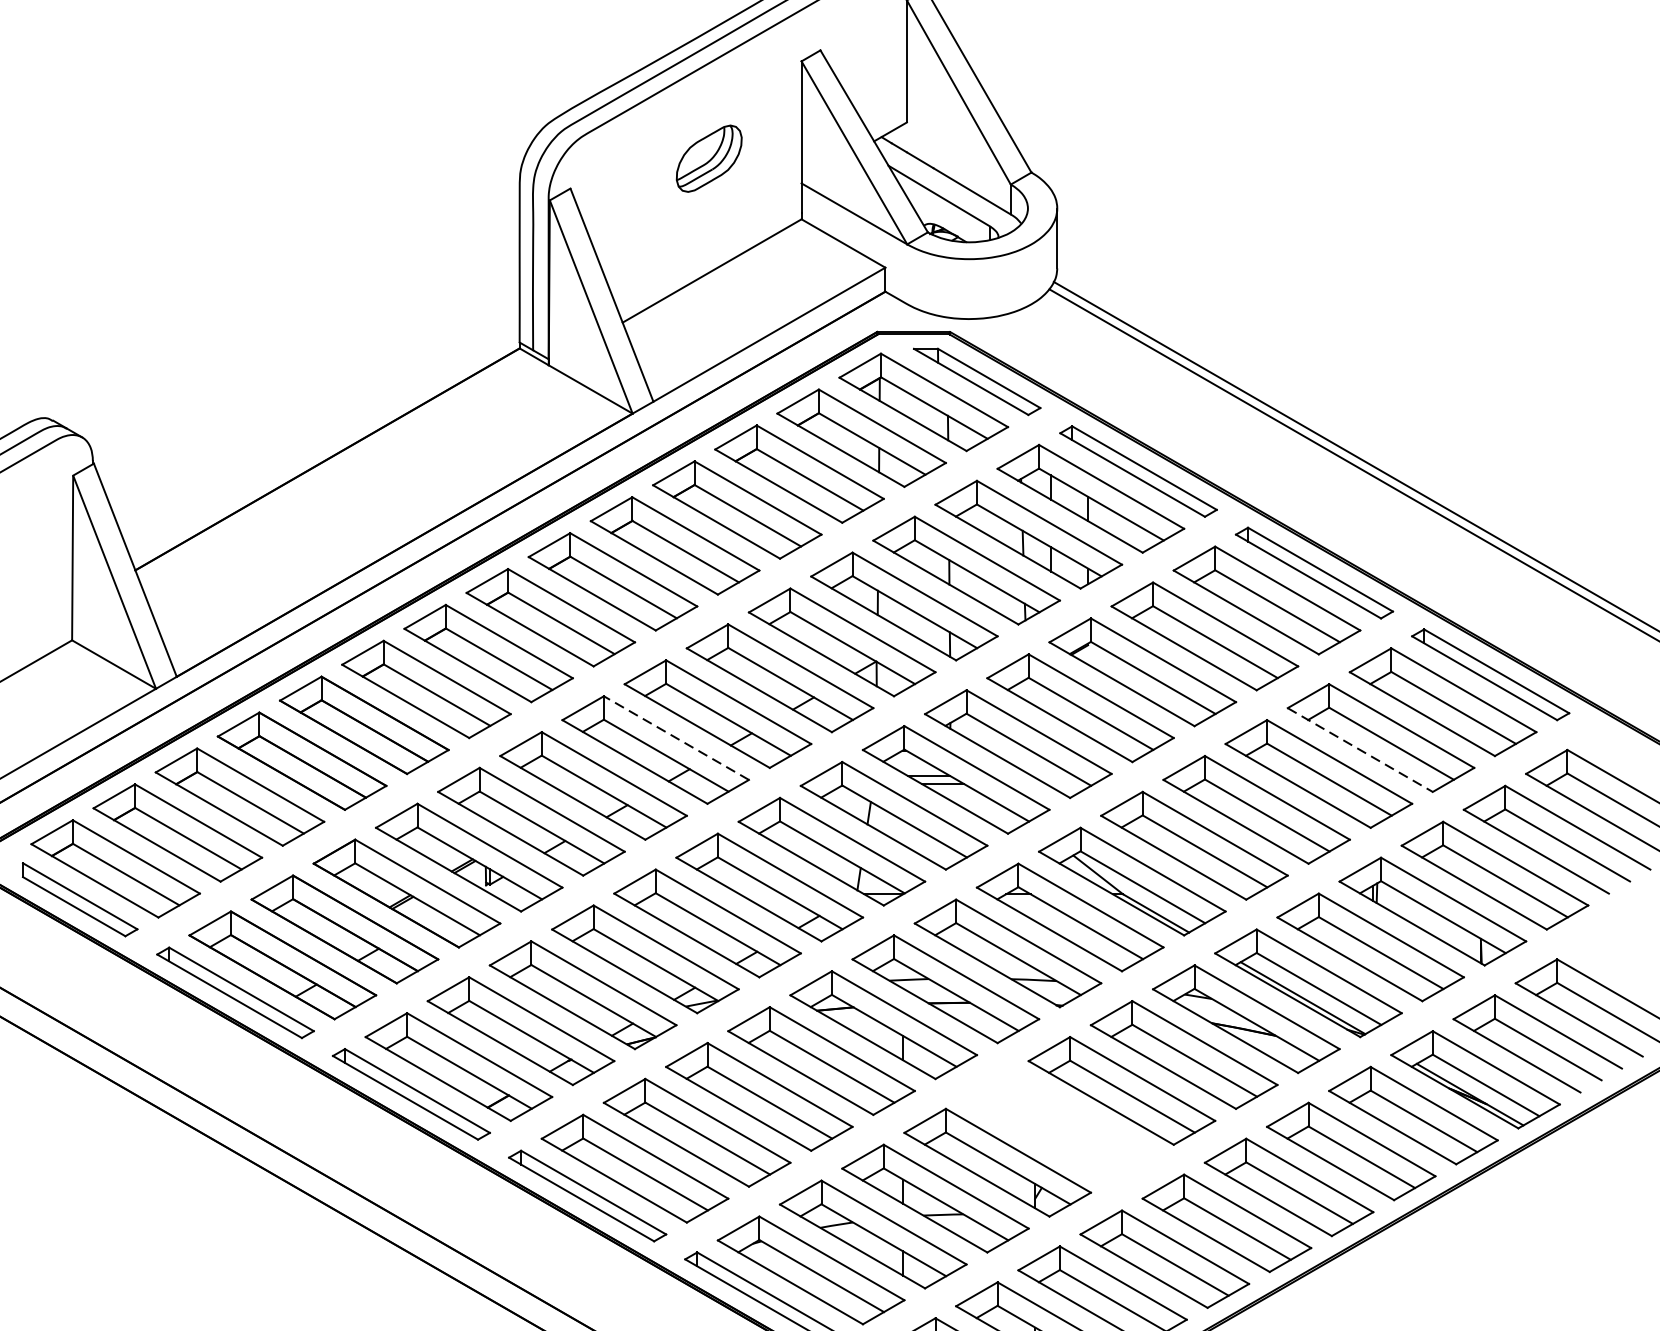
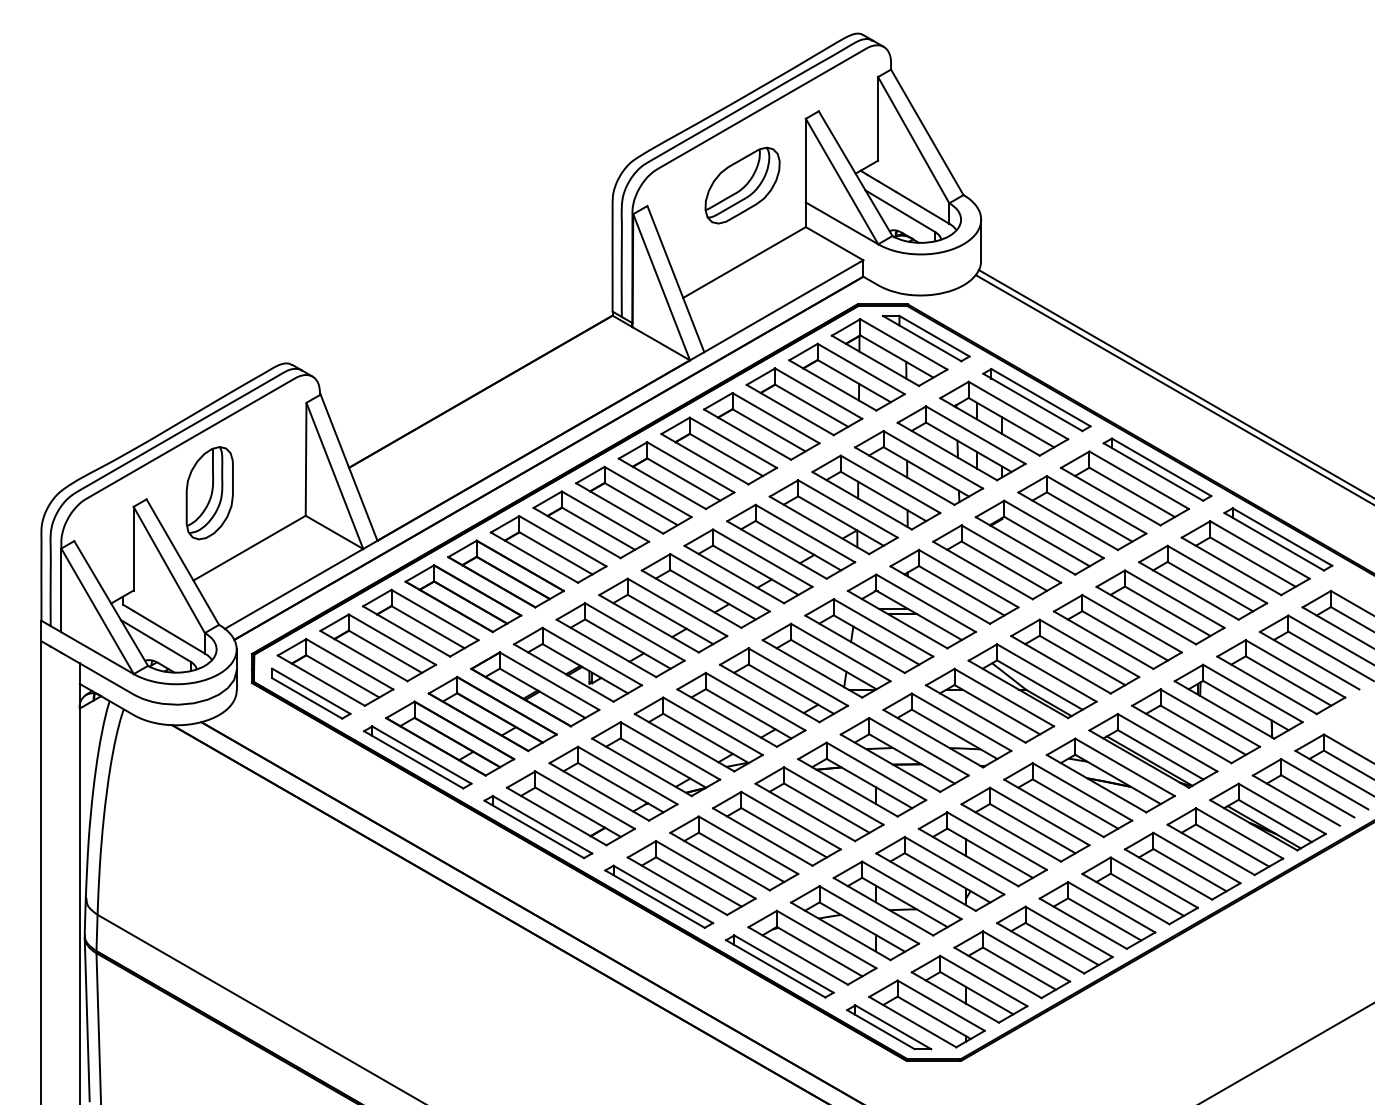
part: (709, 158) -> (742, 185), size x1.67
line: (675, 737) -> (719, 582), dashed -> solid
line: (1361, 750) -> (1189, 591), dashed -> solid
part: (1059, 1127) -> (982, 849), added

